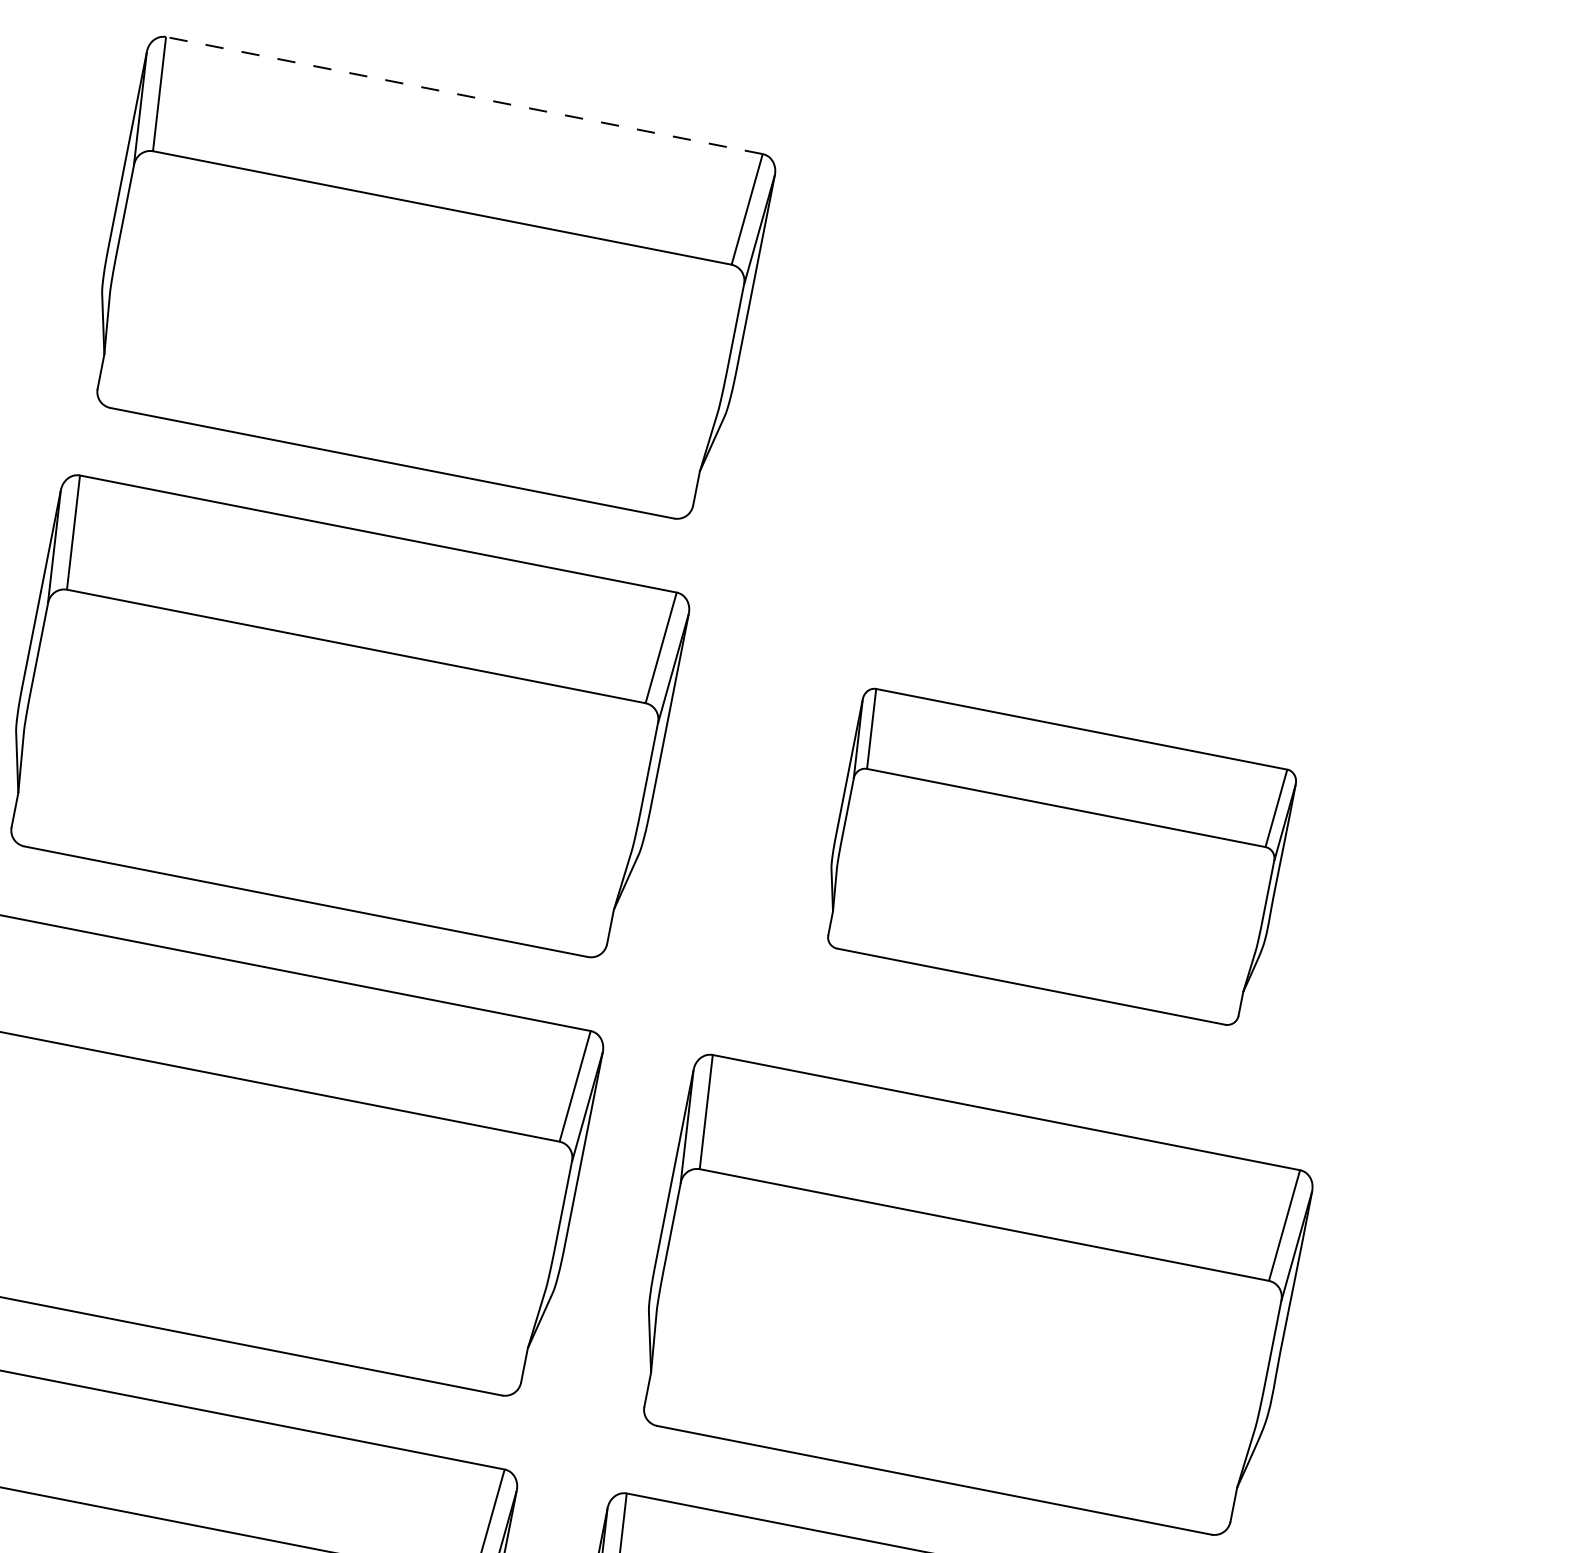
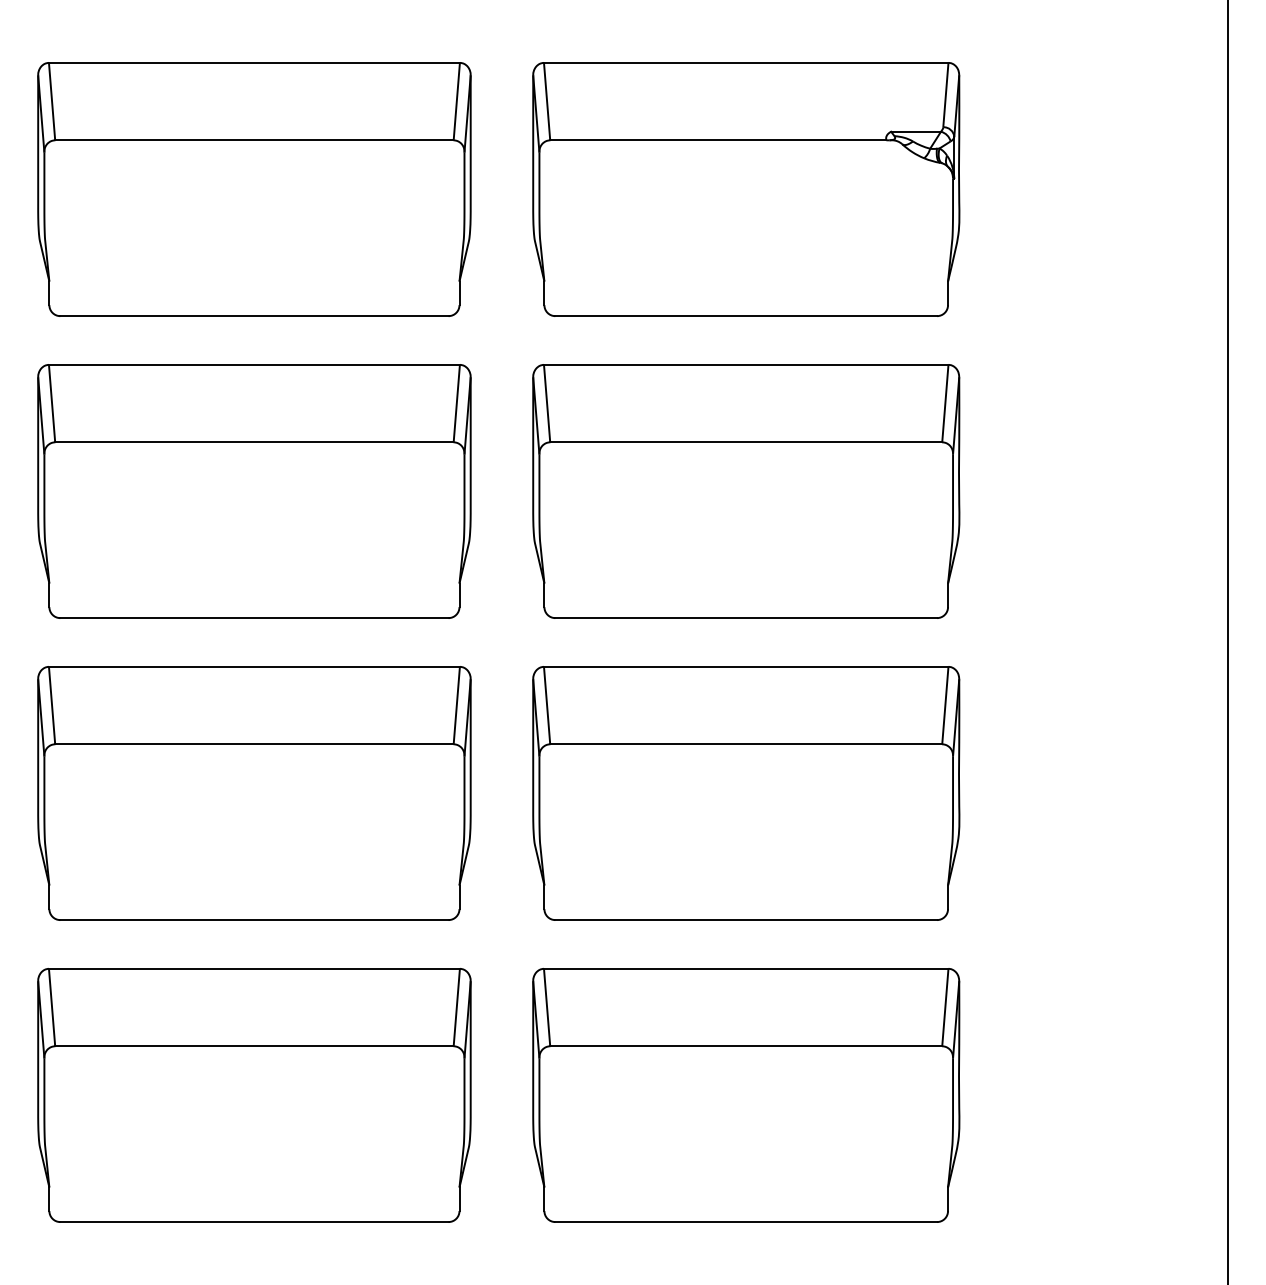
line: (463, 94) -> (253, 62), dashed -> solid
part: (1142, 419) -> (746, 189), added
part: (1056, 858) -> (746, 491), size x1.43

